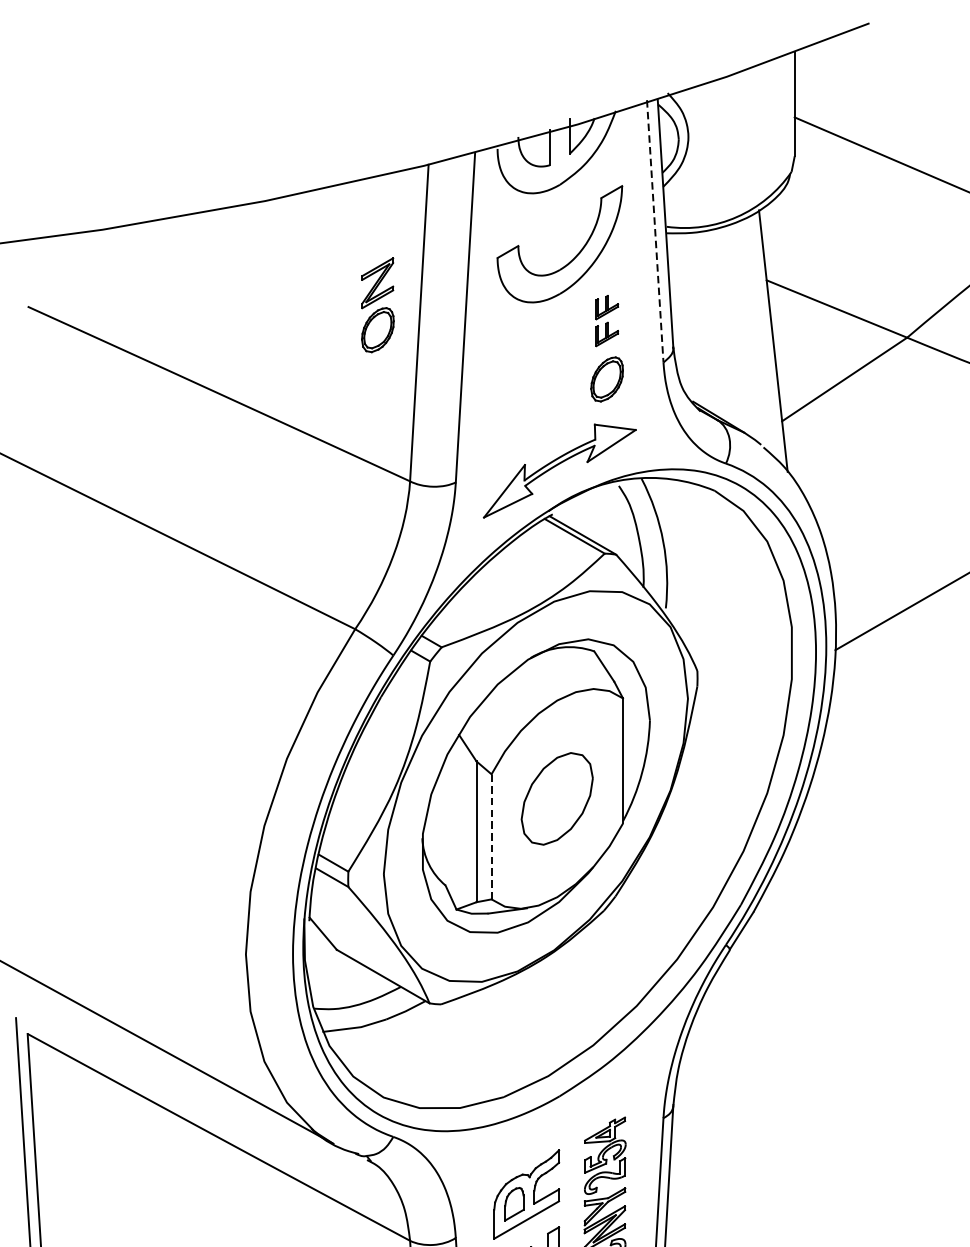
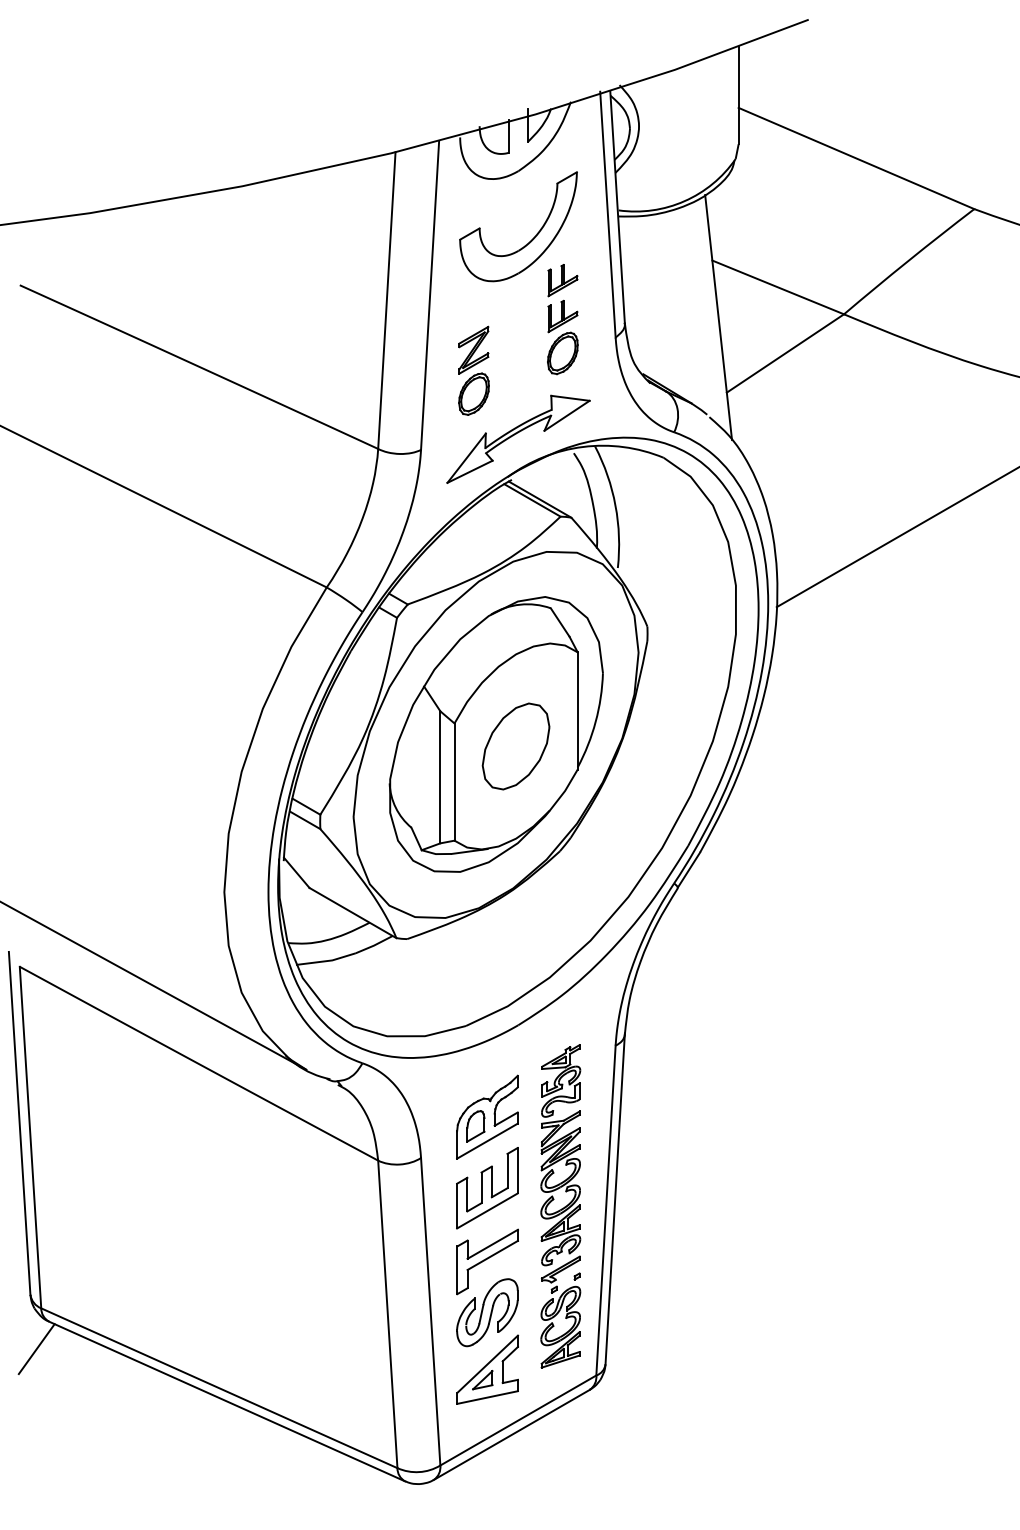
line: (654, 232) -> (607, 215), dashed -> solid
part: (377, 304) -> (473, 370), moved
part: (606, 320) -> (562, 298), size x1.43
line: (491, 837) -> (454, 782), dashed -> solid

